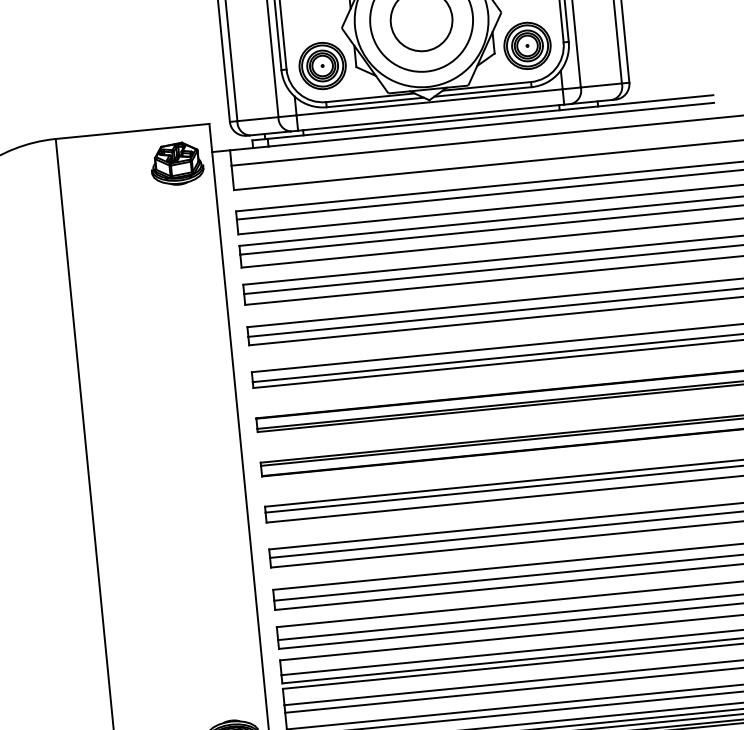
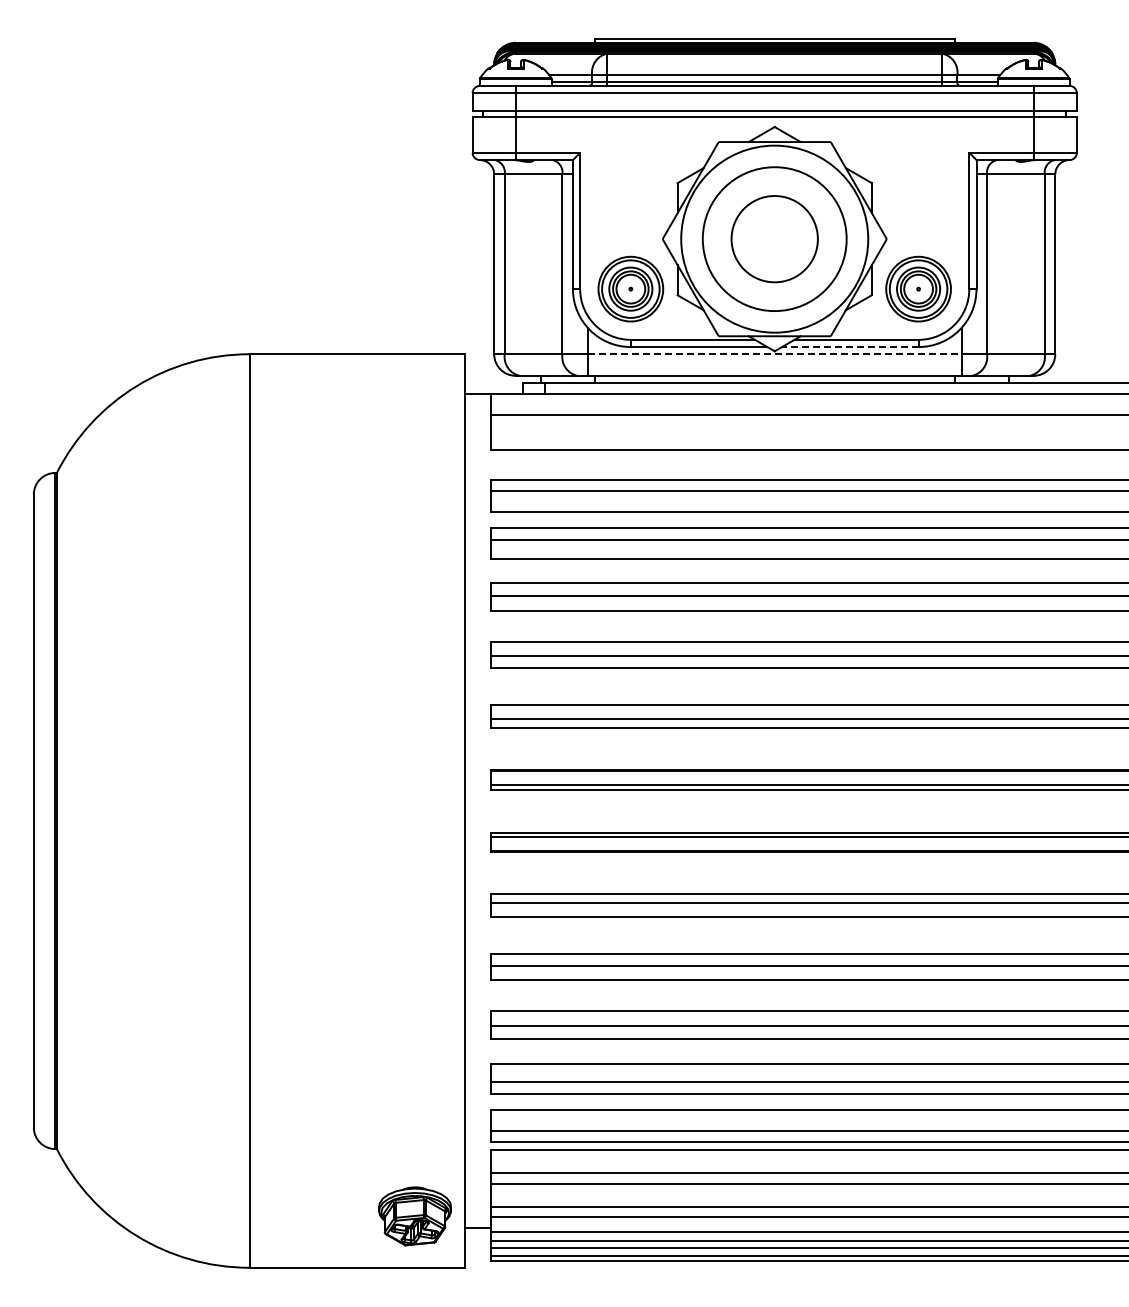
line: (482, 92) -> (849, 347), solid -> dashed
line: (429, 102) -> (774, 354), solid -> dashed
part: (176, 163) -> (414, 405), removed

